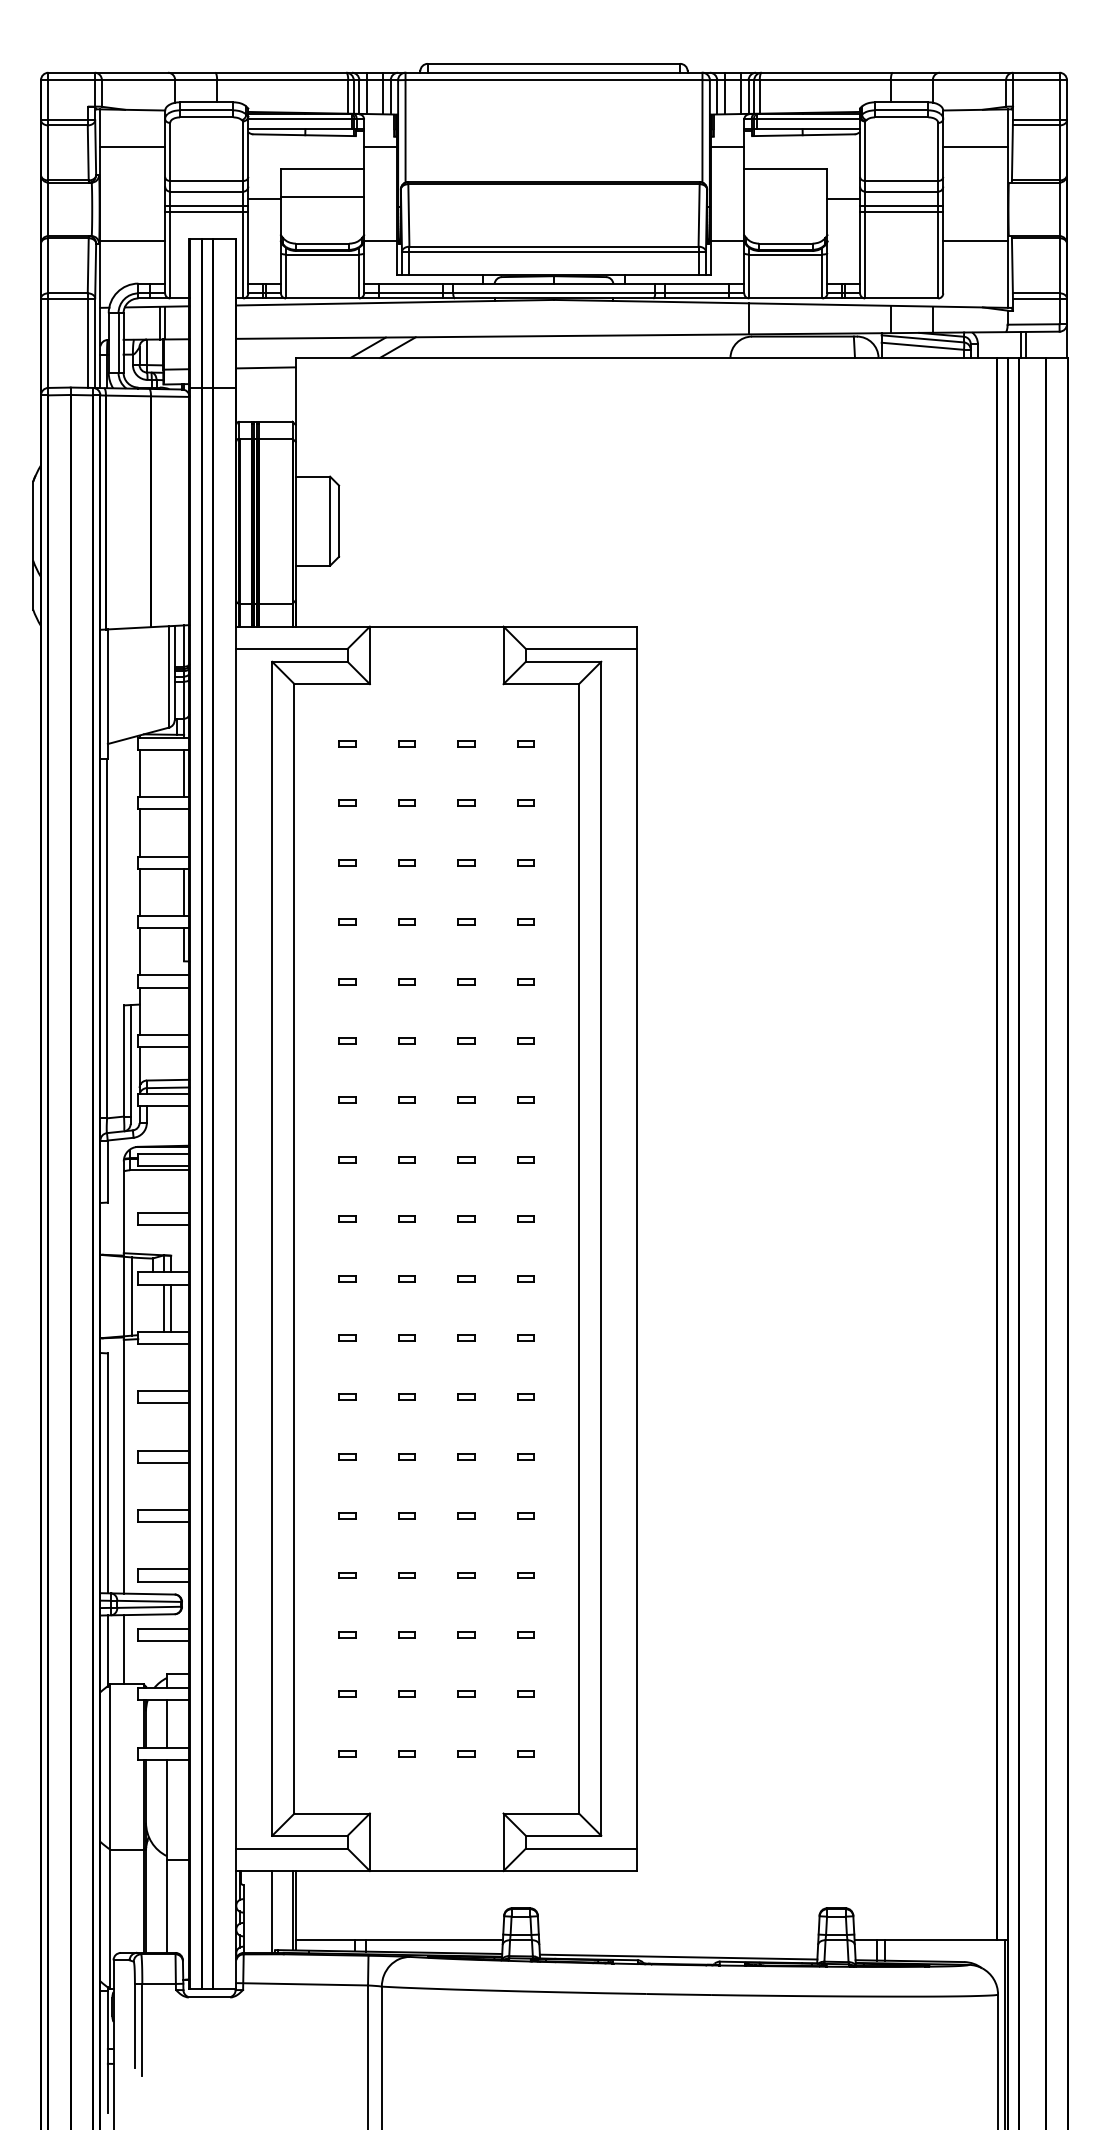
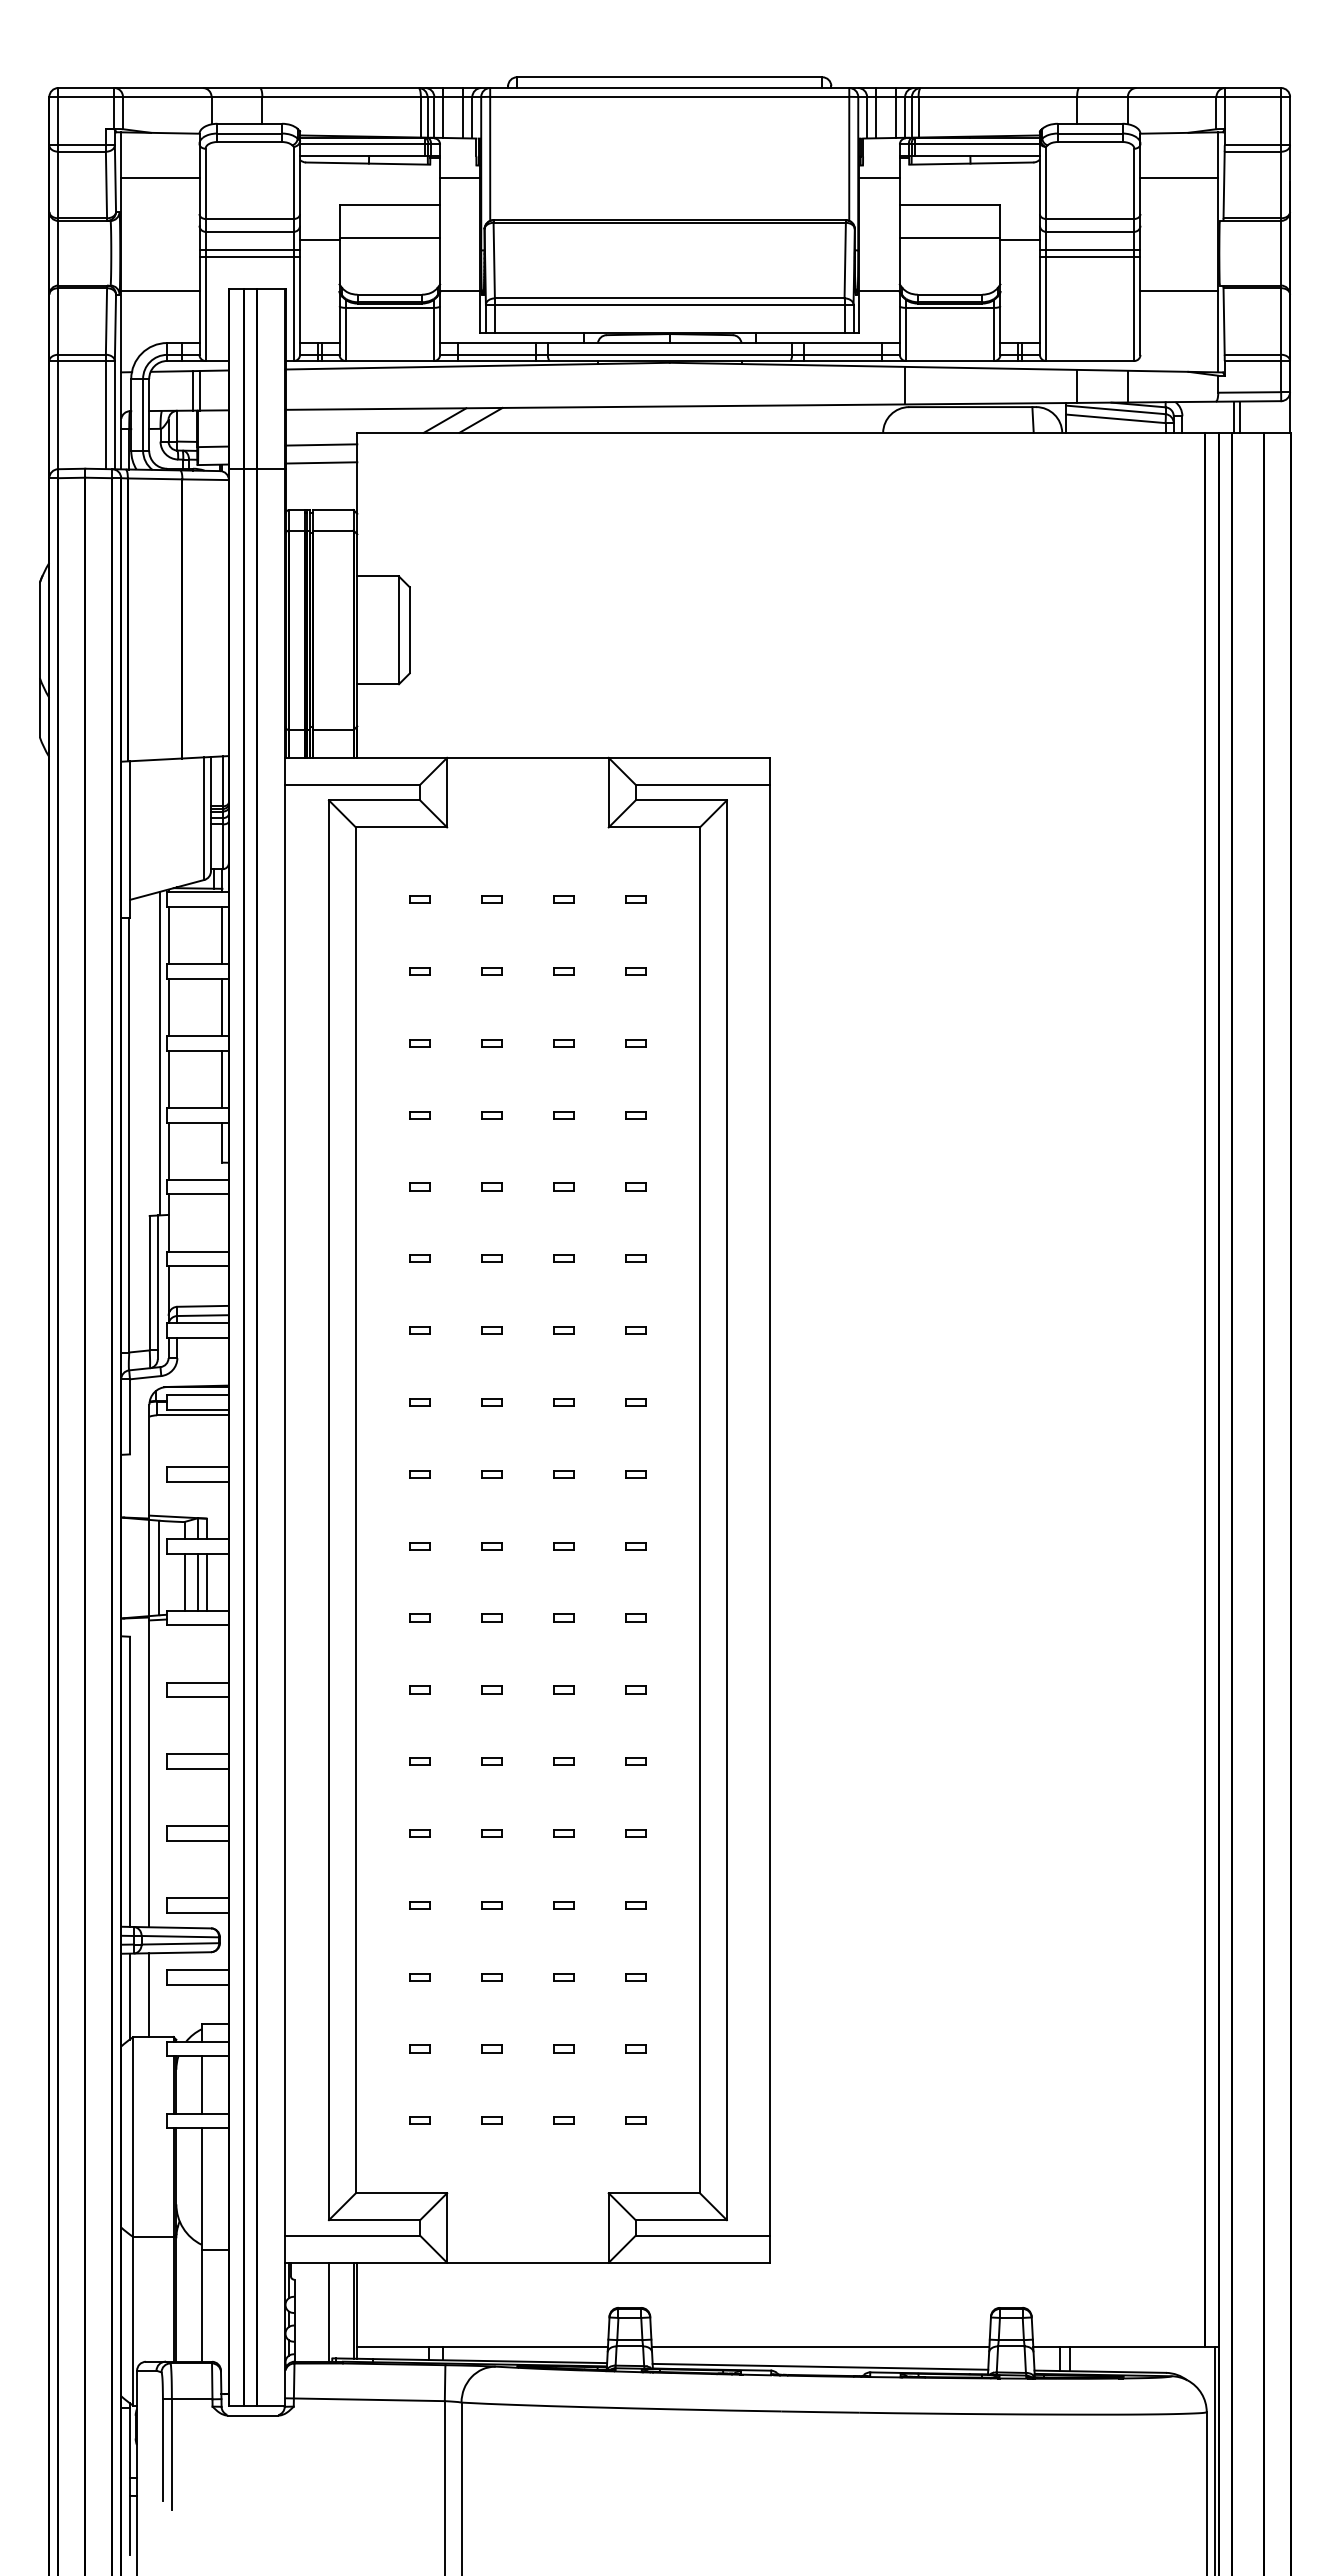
line: (785, 196) -> (949, 237), added
line: (266, 382) -> (321, 462), added
line: (184, 833) -> (222, 1007), added
line: (132, 871) -> (160, 1053), added
line: (152, 1307) -> (184, 1581), added
line: (678, 1940) -> (820, 2346), added

